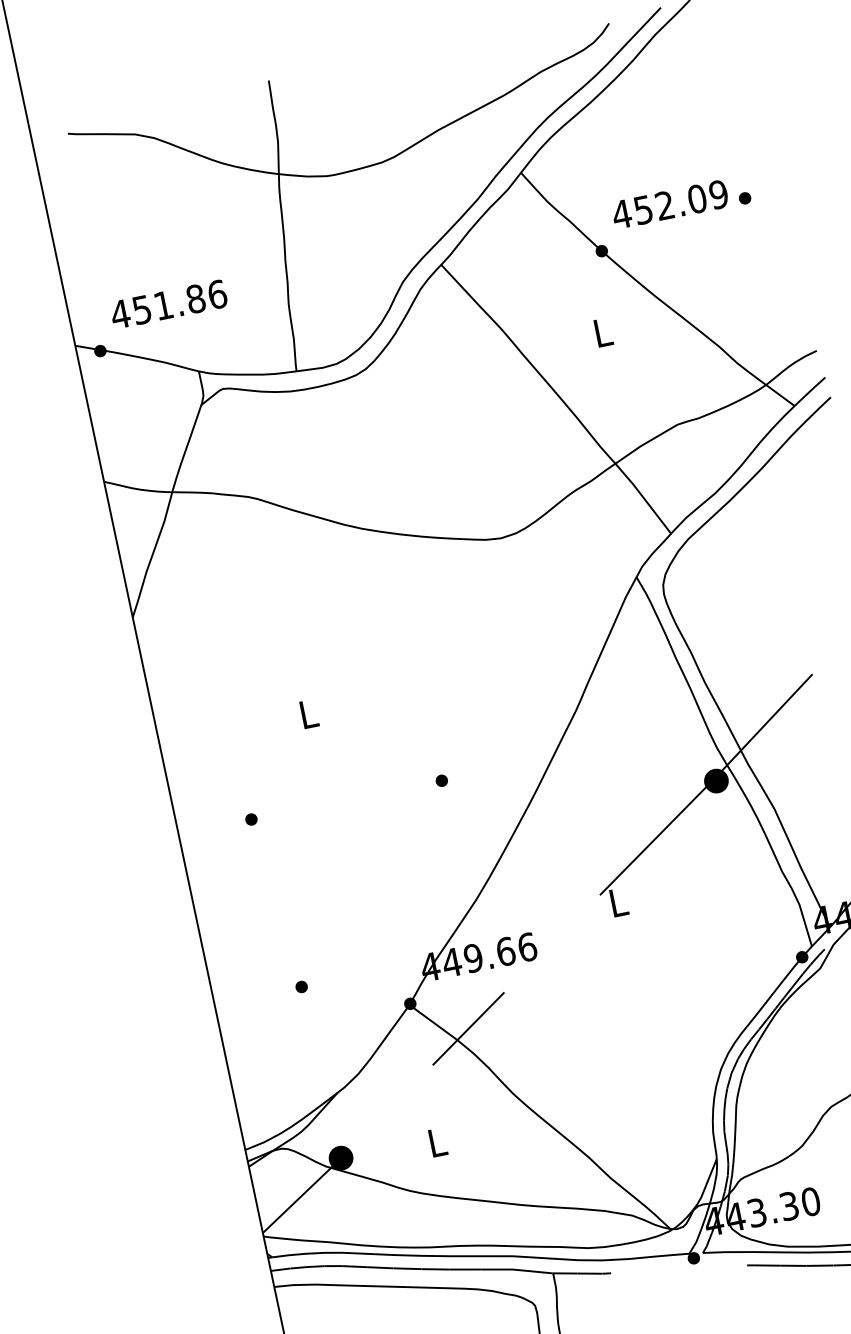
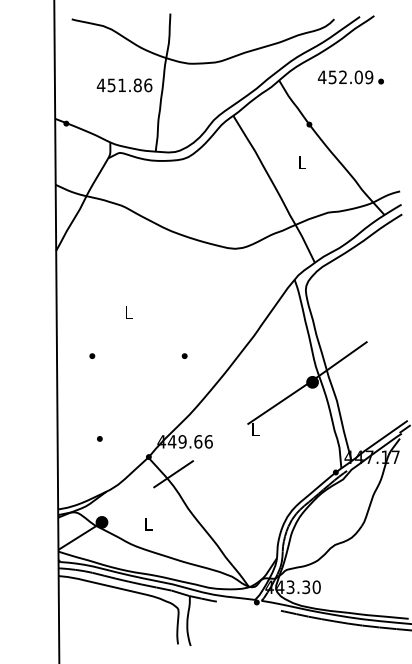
text: (680, 202) -> (350, 77), moved
text: (168, 304) -> (124, 85), moved

